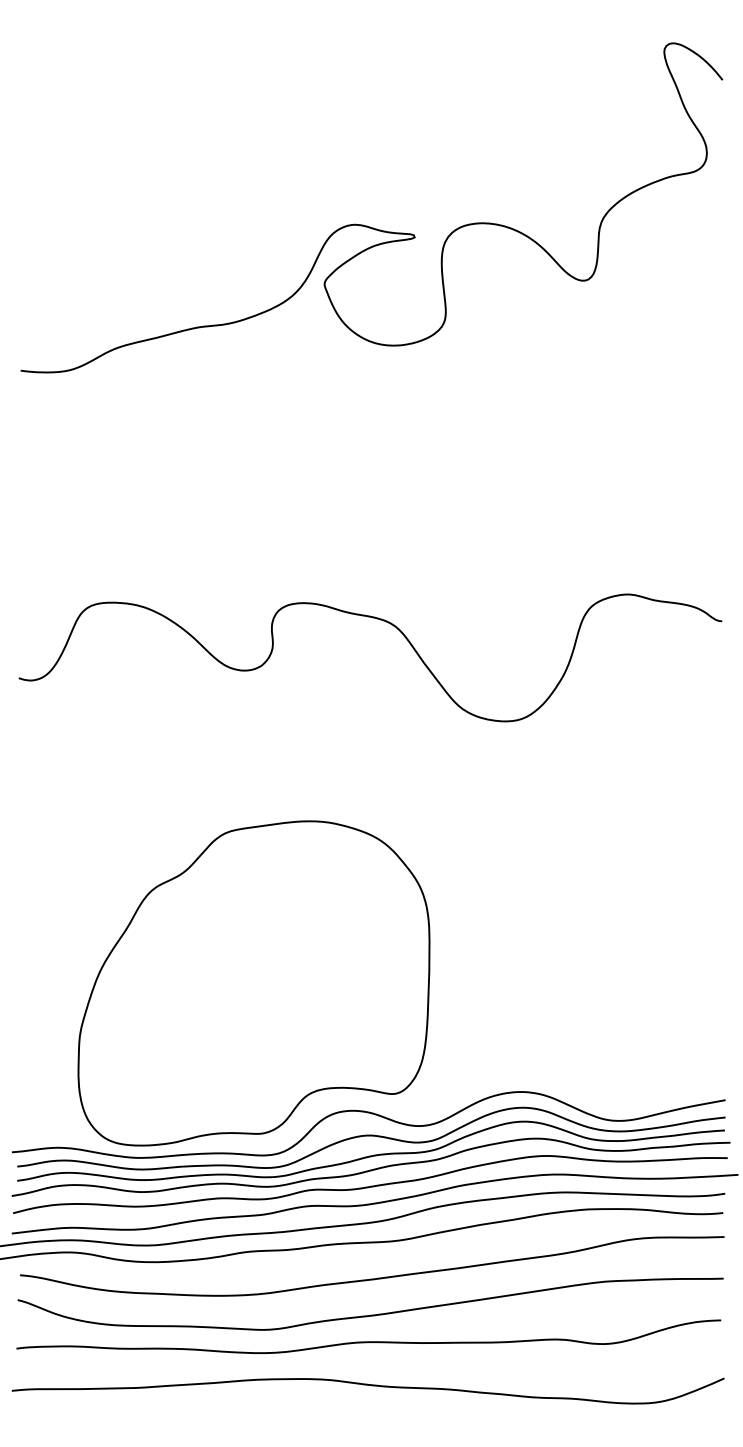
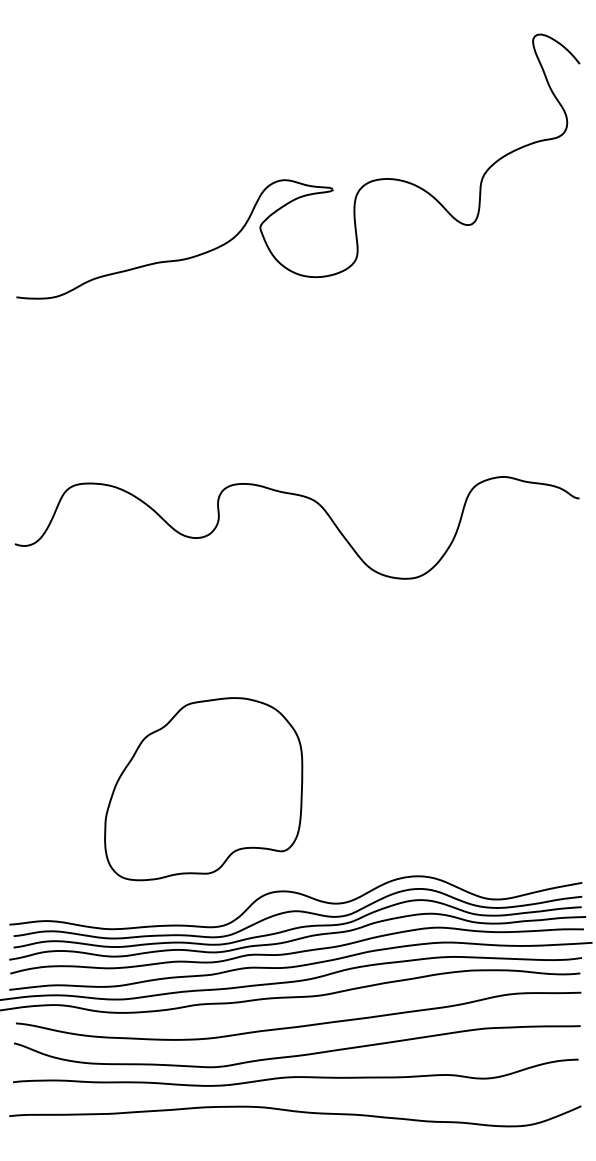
part: (253, 983) -> (203, 789), size x0.7

